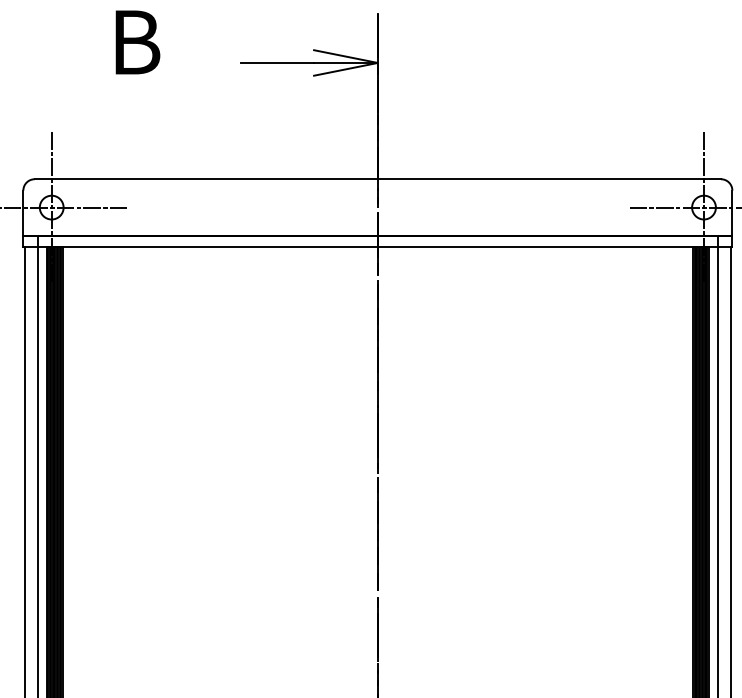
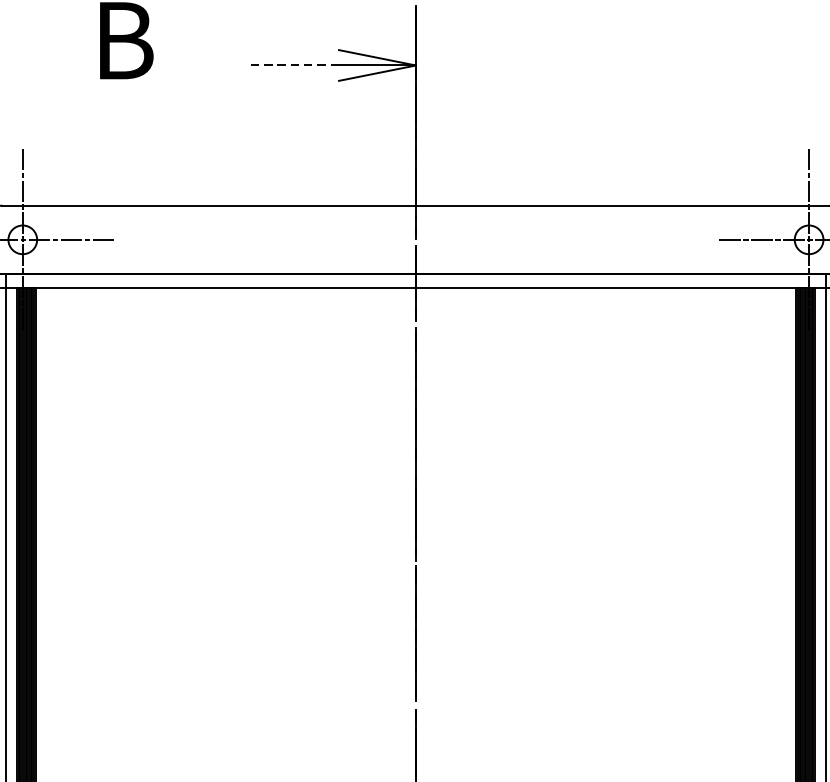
line: (277, 62) -> (294, 64), solid -> dashed

